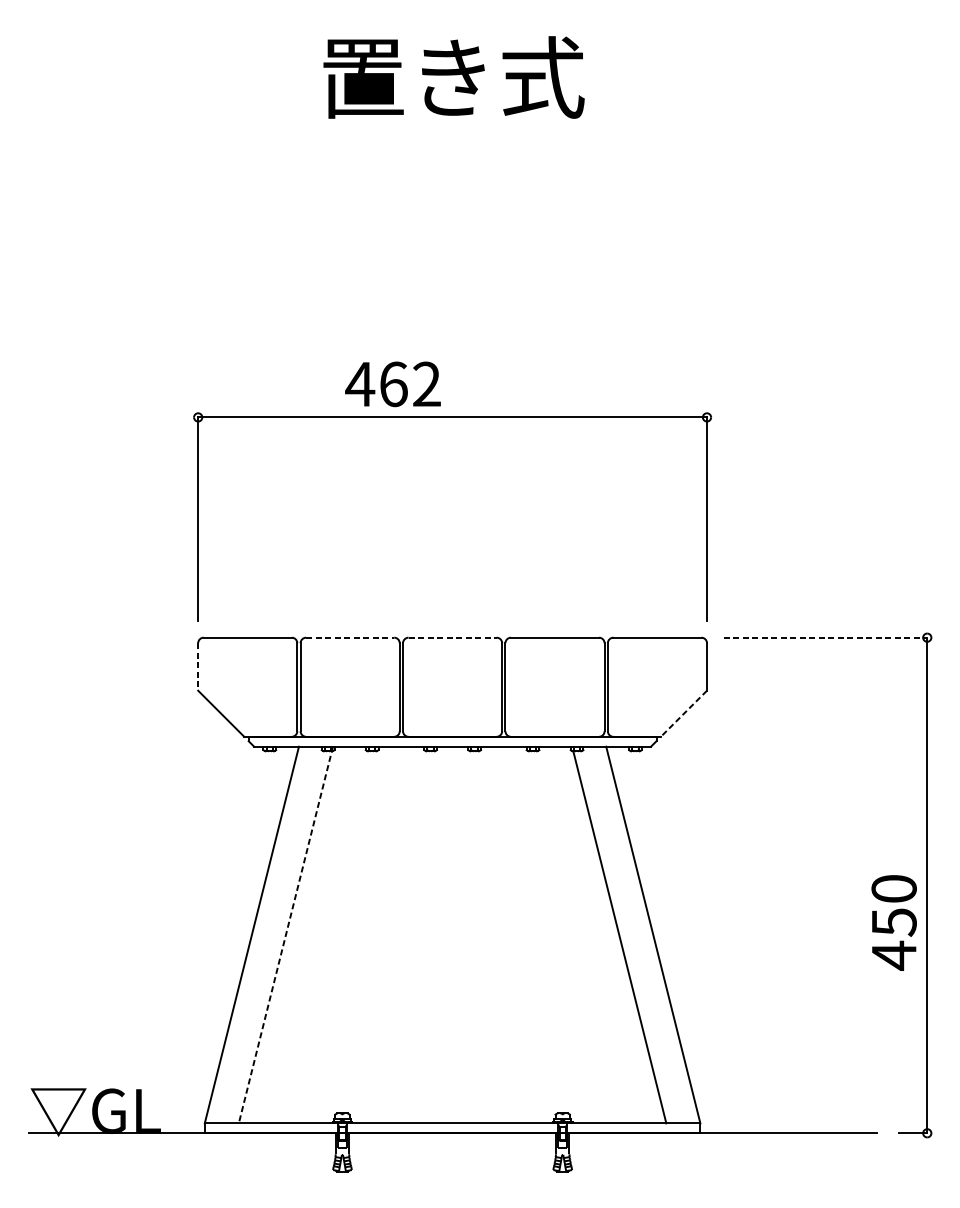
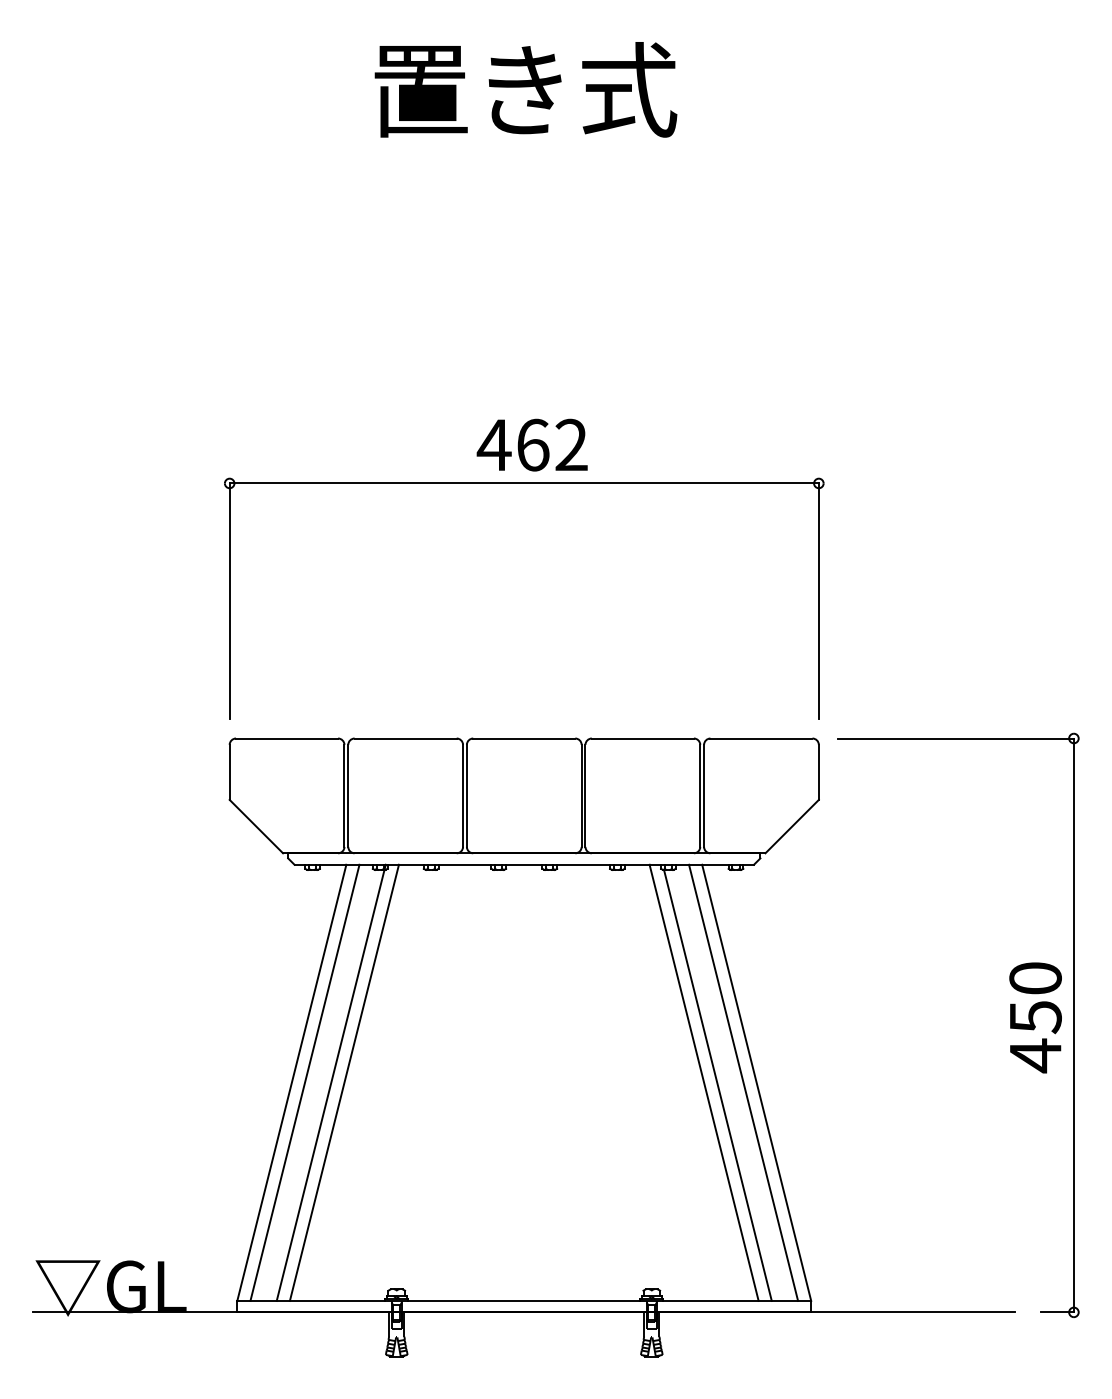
text: (392, 383) -> (531, 444), moved
line: (350, 637) -> (406, 738), dashed -> solid
line: (452, 637) -> (524, 738), dashed -> solid
line: (825, 637) -> (955, 738), dashed -> solid
line: (198, 667) -> (229, 772), dashed -> solid
line: (684, 713) -> (792, 826), dashed -> solid
text: (894, 922) -> (1035, 1017), moved
line: (262, 934) -> (304, 1082), added
line: (286, 934) -> (331, 1082), dashed -> solid
line: (296, 934) -> (343, 1082), added
line: (607, 934) -> (703, 1082), added
line: (641, 934) -> (743, 1082), added

